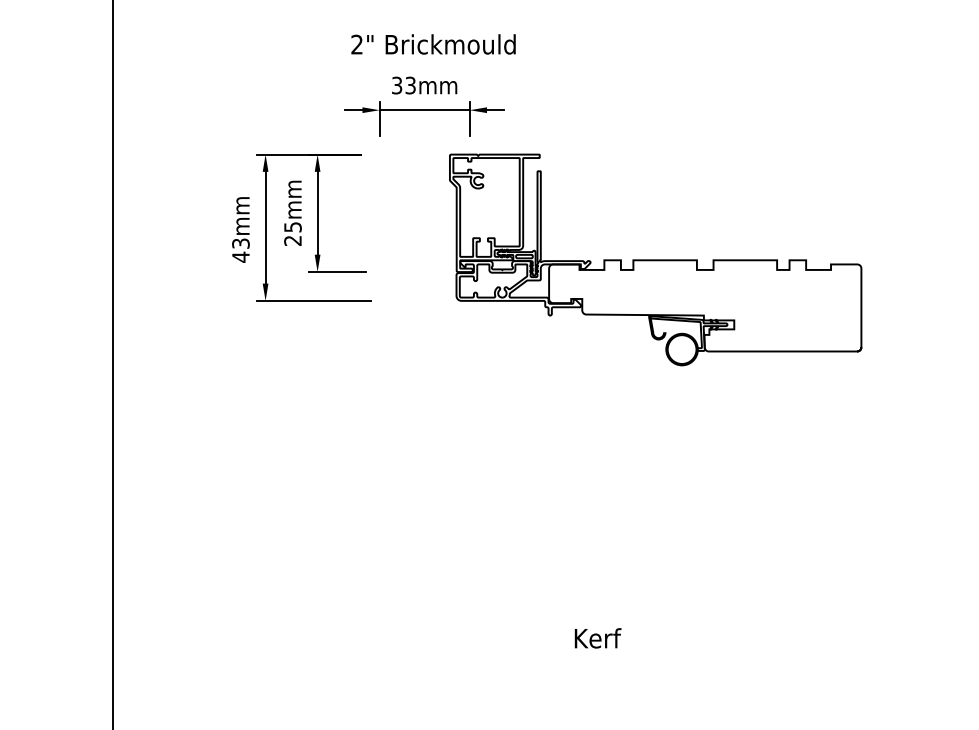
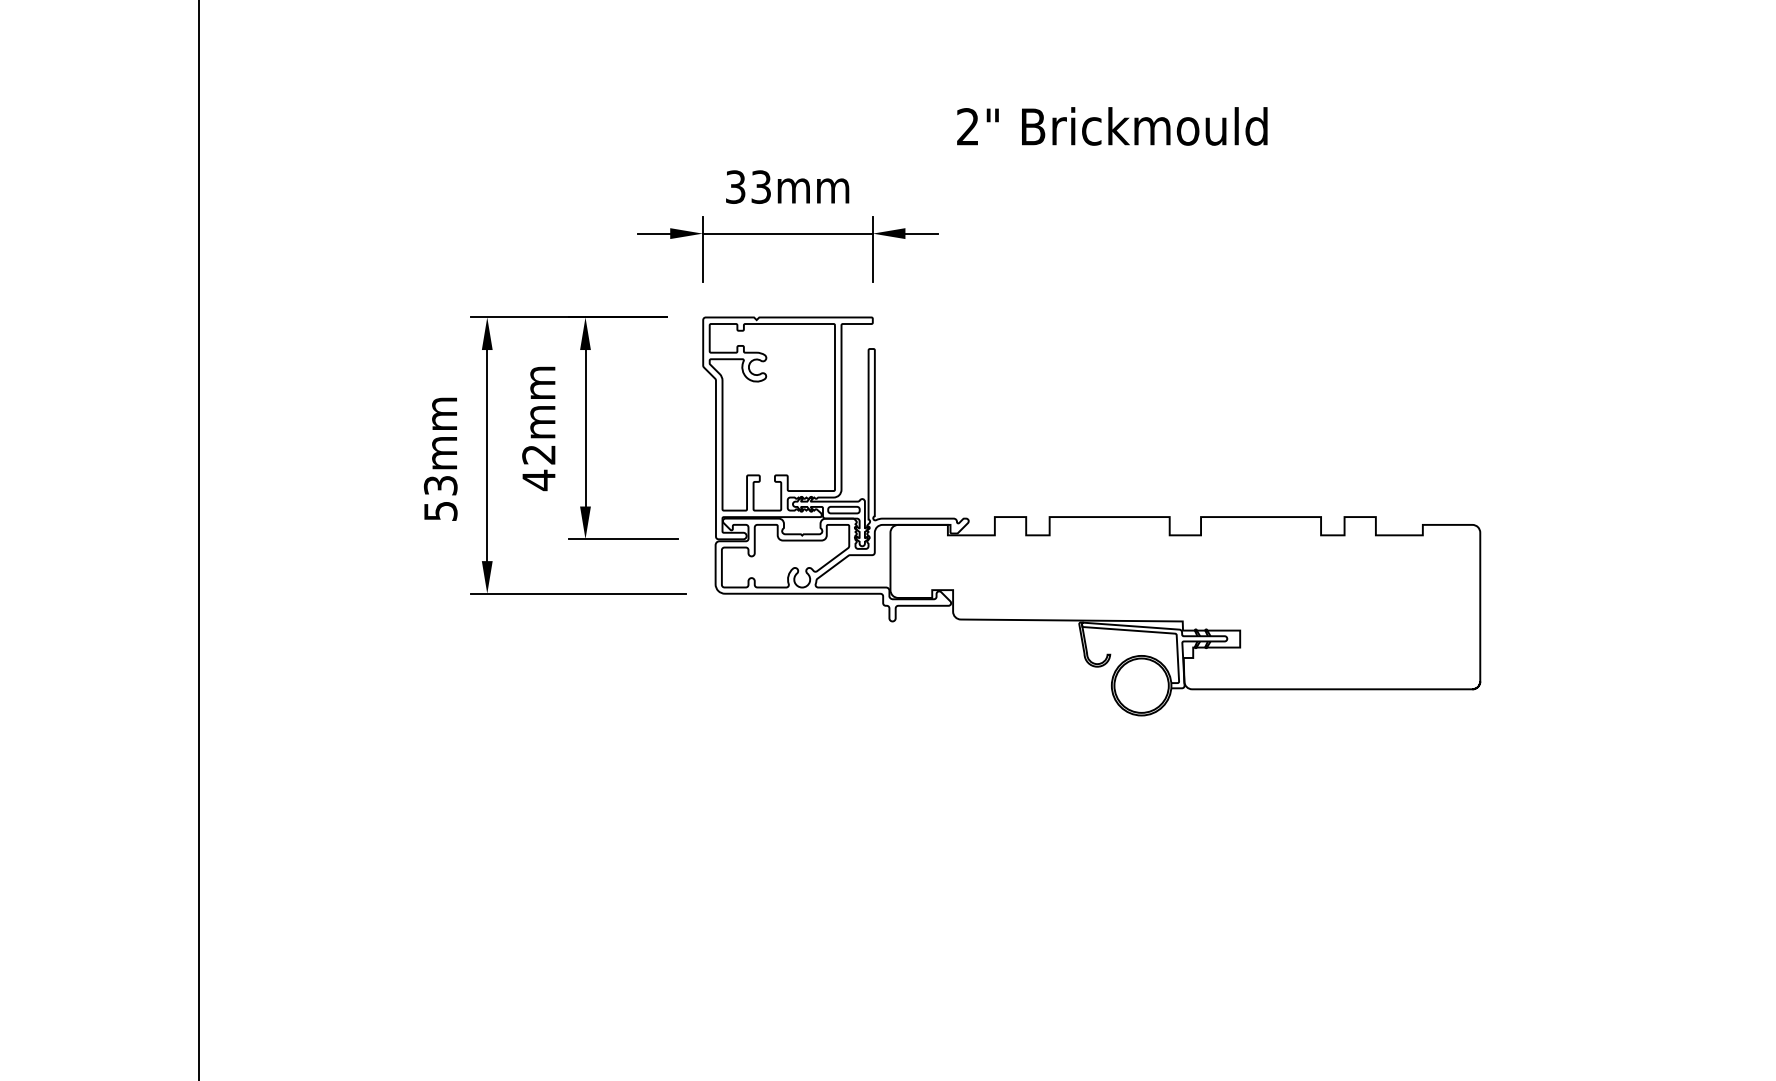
text: (433, 44) -> (1112, 126), moved
text: (292, 234) -> (538, 468), 25mm -> 42mm
text: (240, 256) -> (439, 509), 43mm -> 53mm
part: (655, 259) -> (1091, 515), moved

